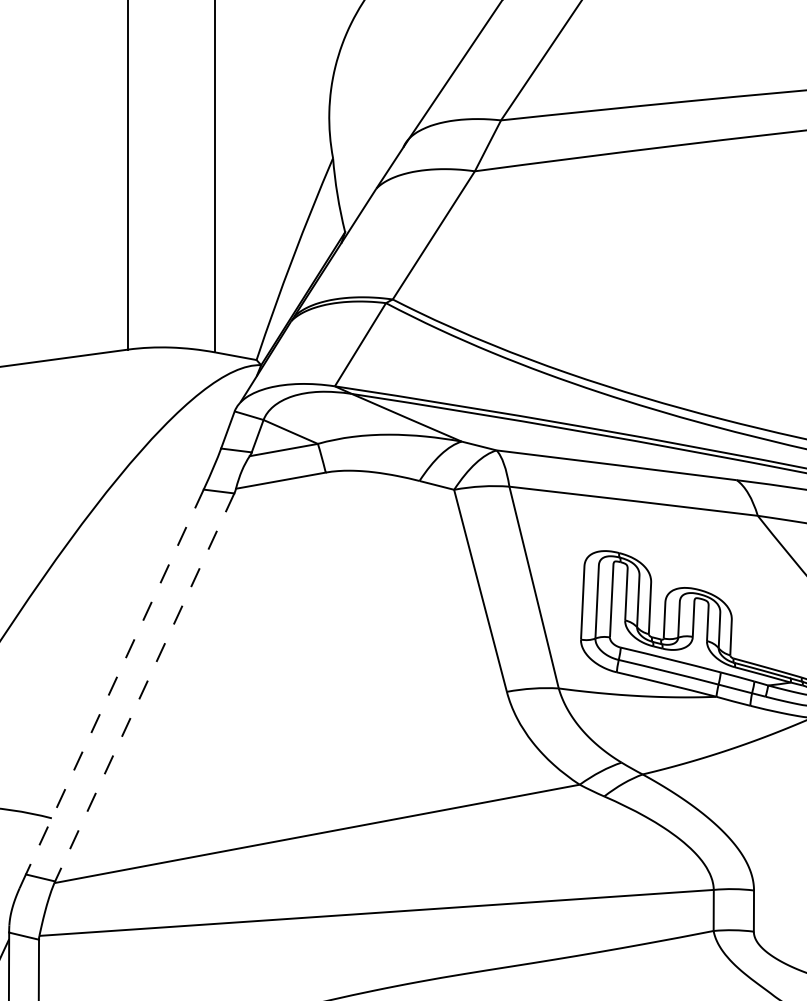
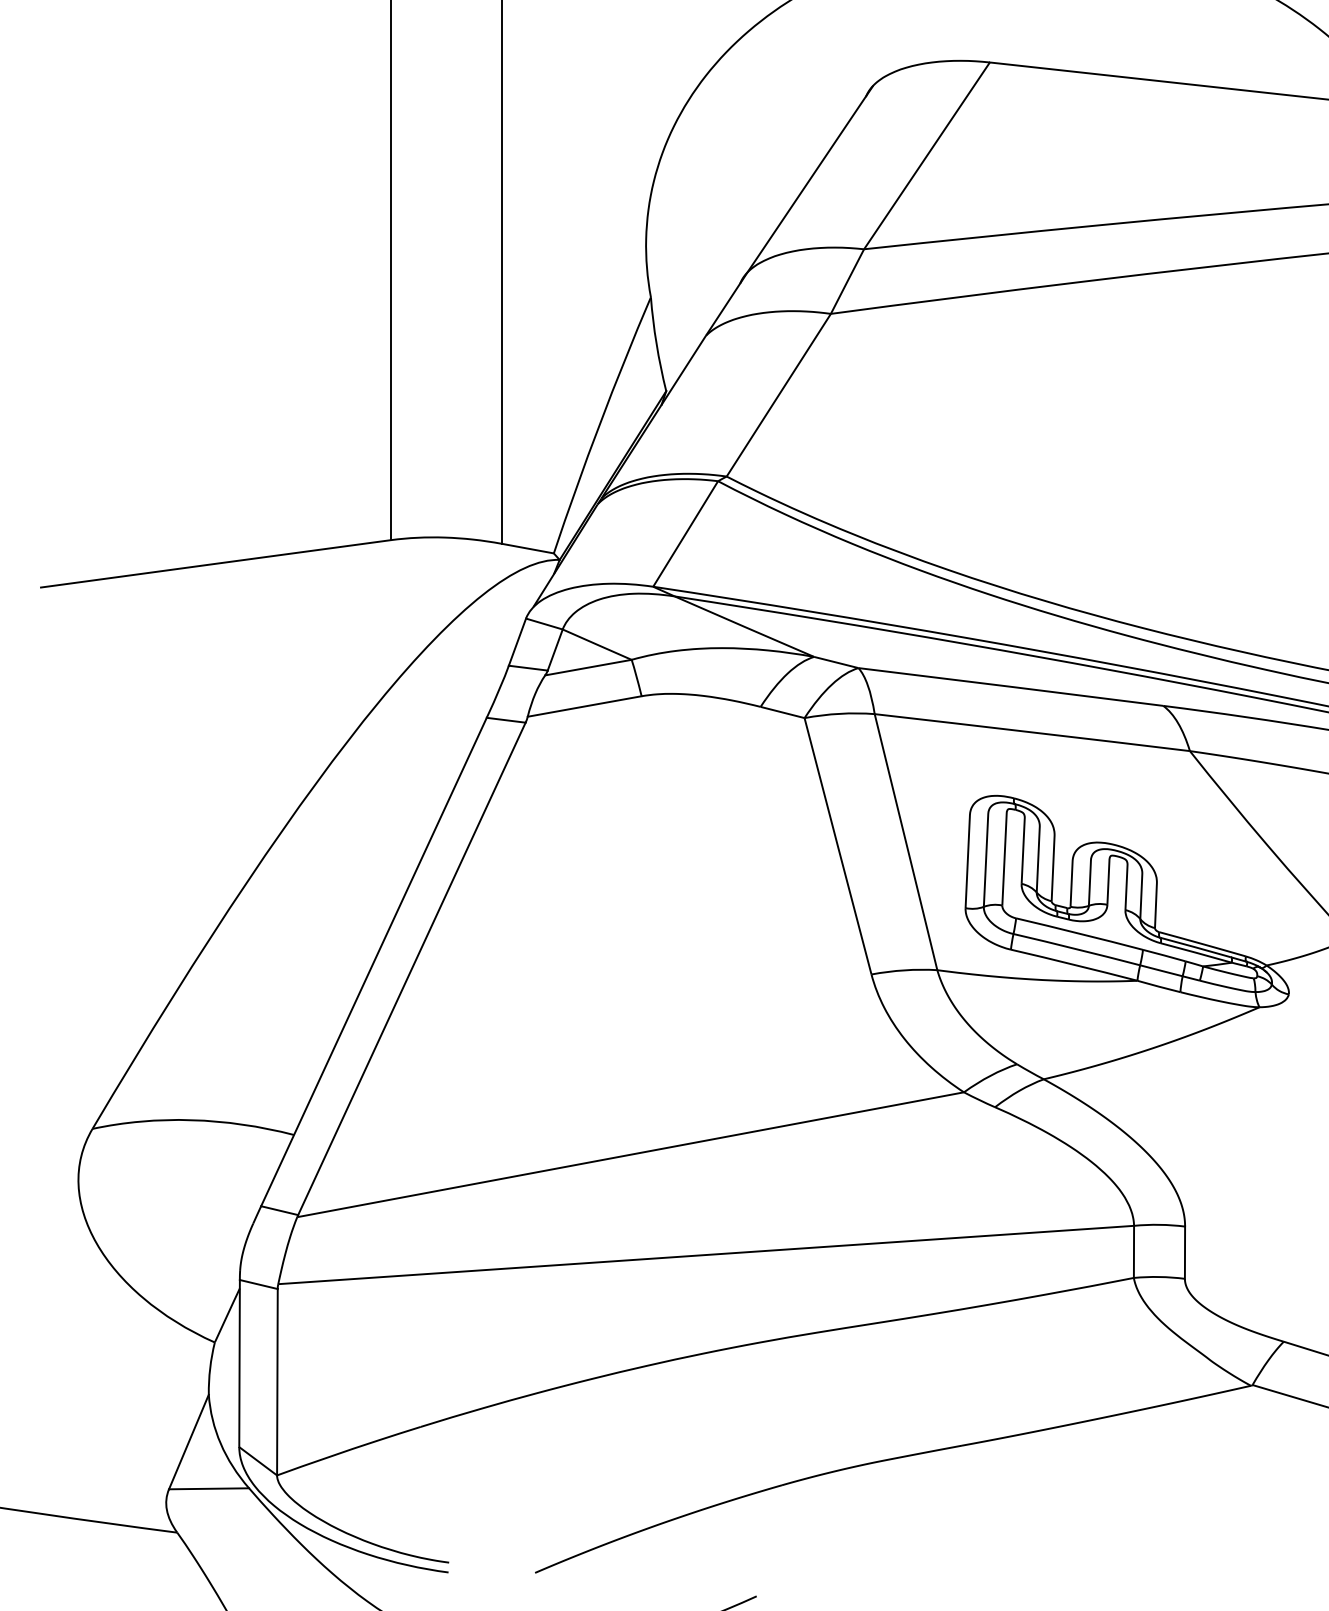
line: (114, 682) -> (373, 962), dashed -> solid
line: (144, 687) -> (411, 969), dashed -> solid

